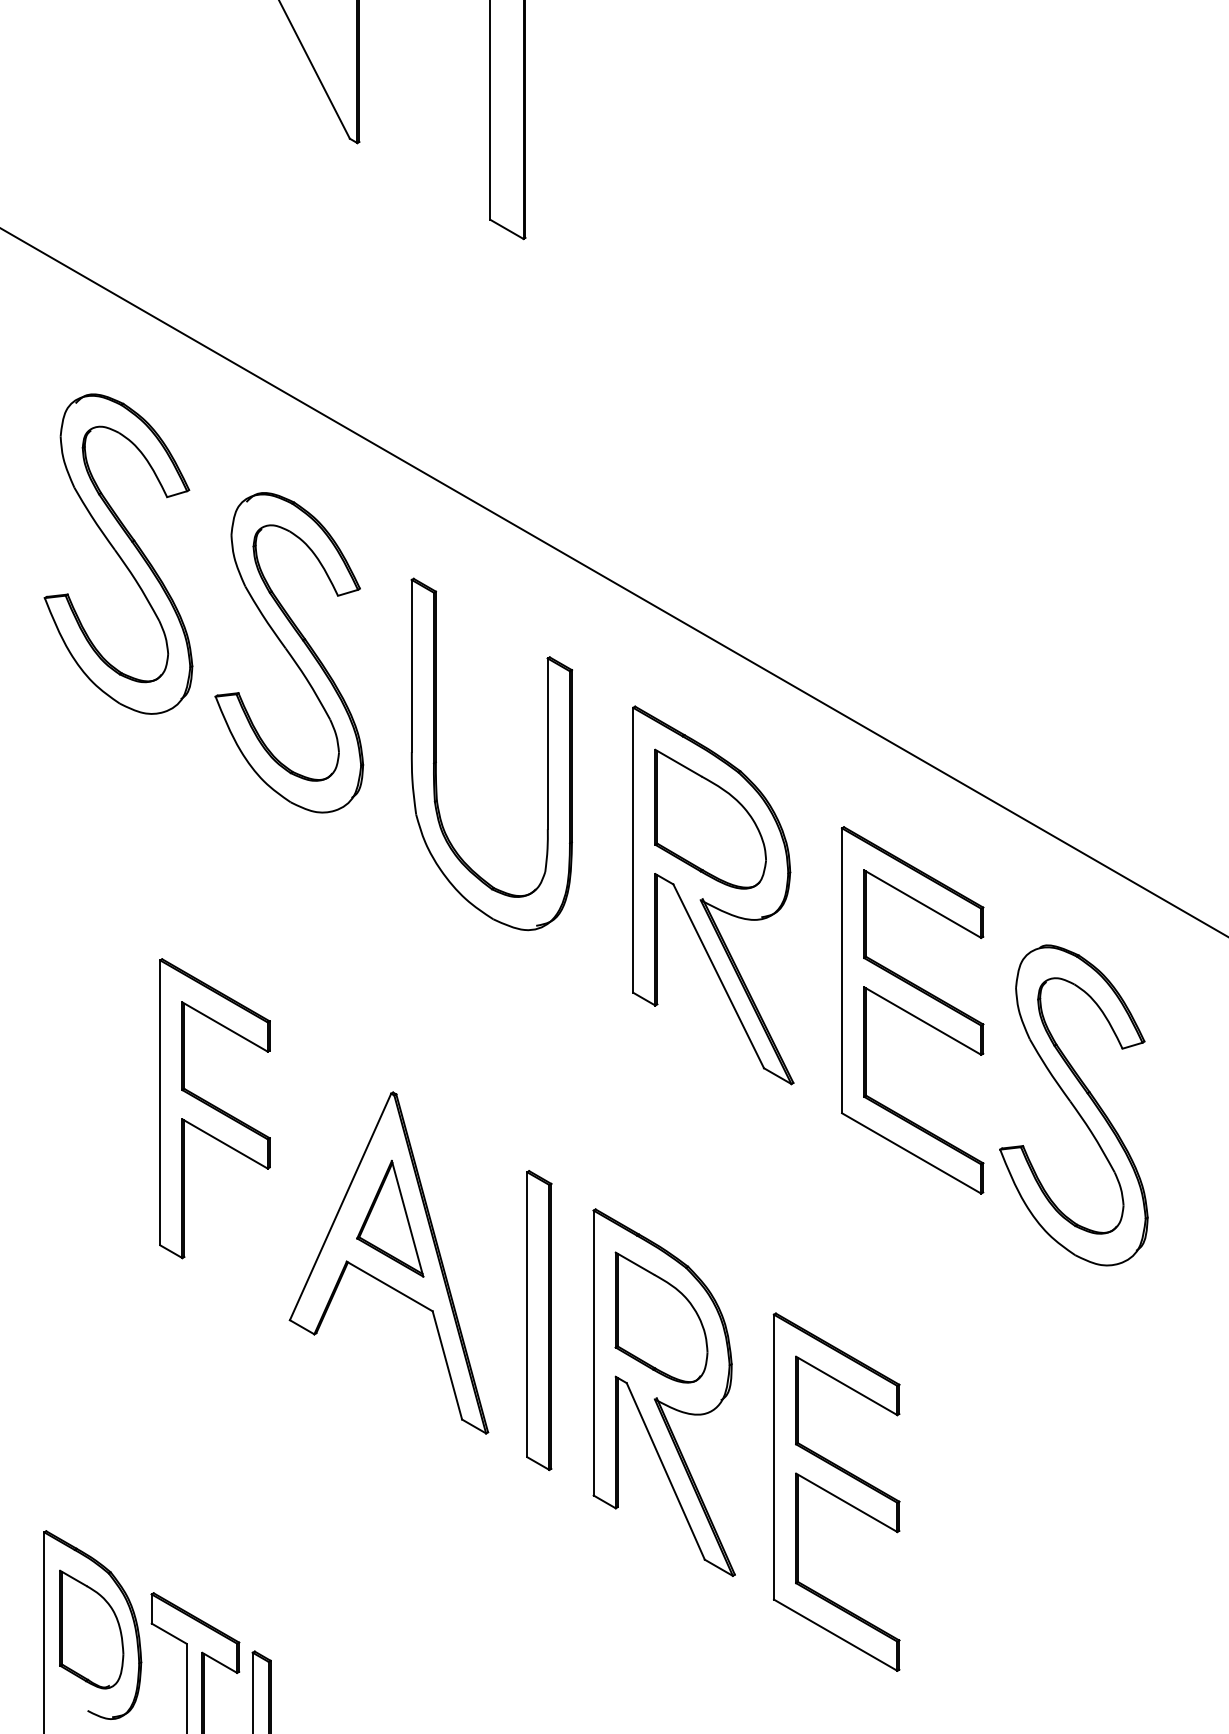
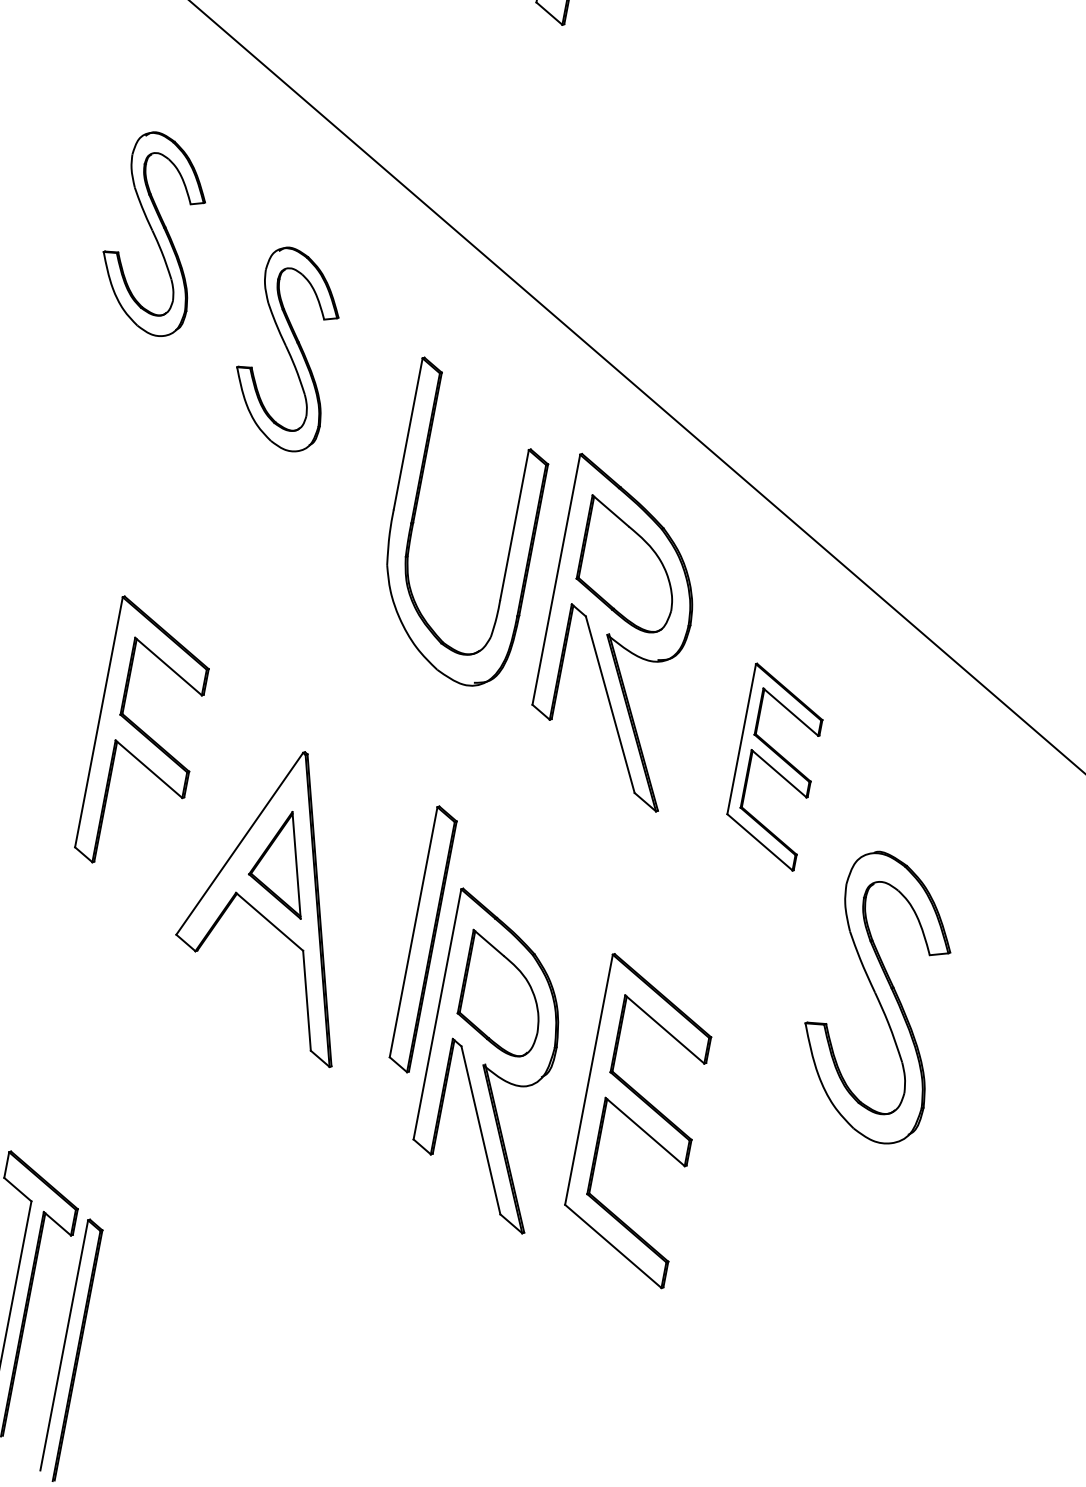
part: (118, 553) -> (154, 233), size x0.7
part: (289, 652) -> (287, 348), size x0.7
part: (436, 754) -> (415, 515), moved
part: (912, 1010) -> (774, 767), size x0.6
part: (1073, 1105) -> (877, 996), moved
part: (539, 1320) -> (423, 939), moved
part: (836, 1491) -> (638, 1120), moved

